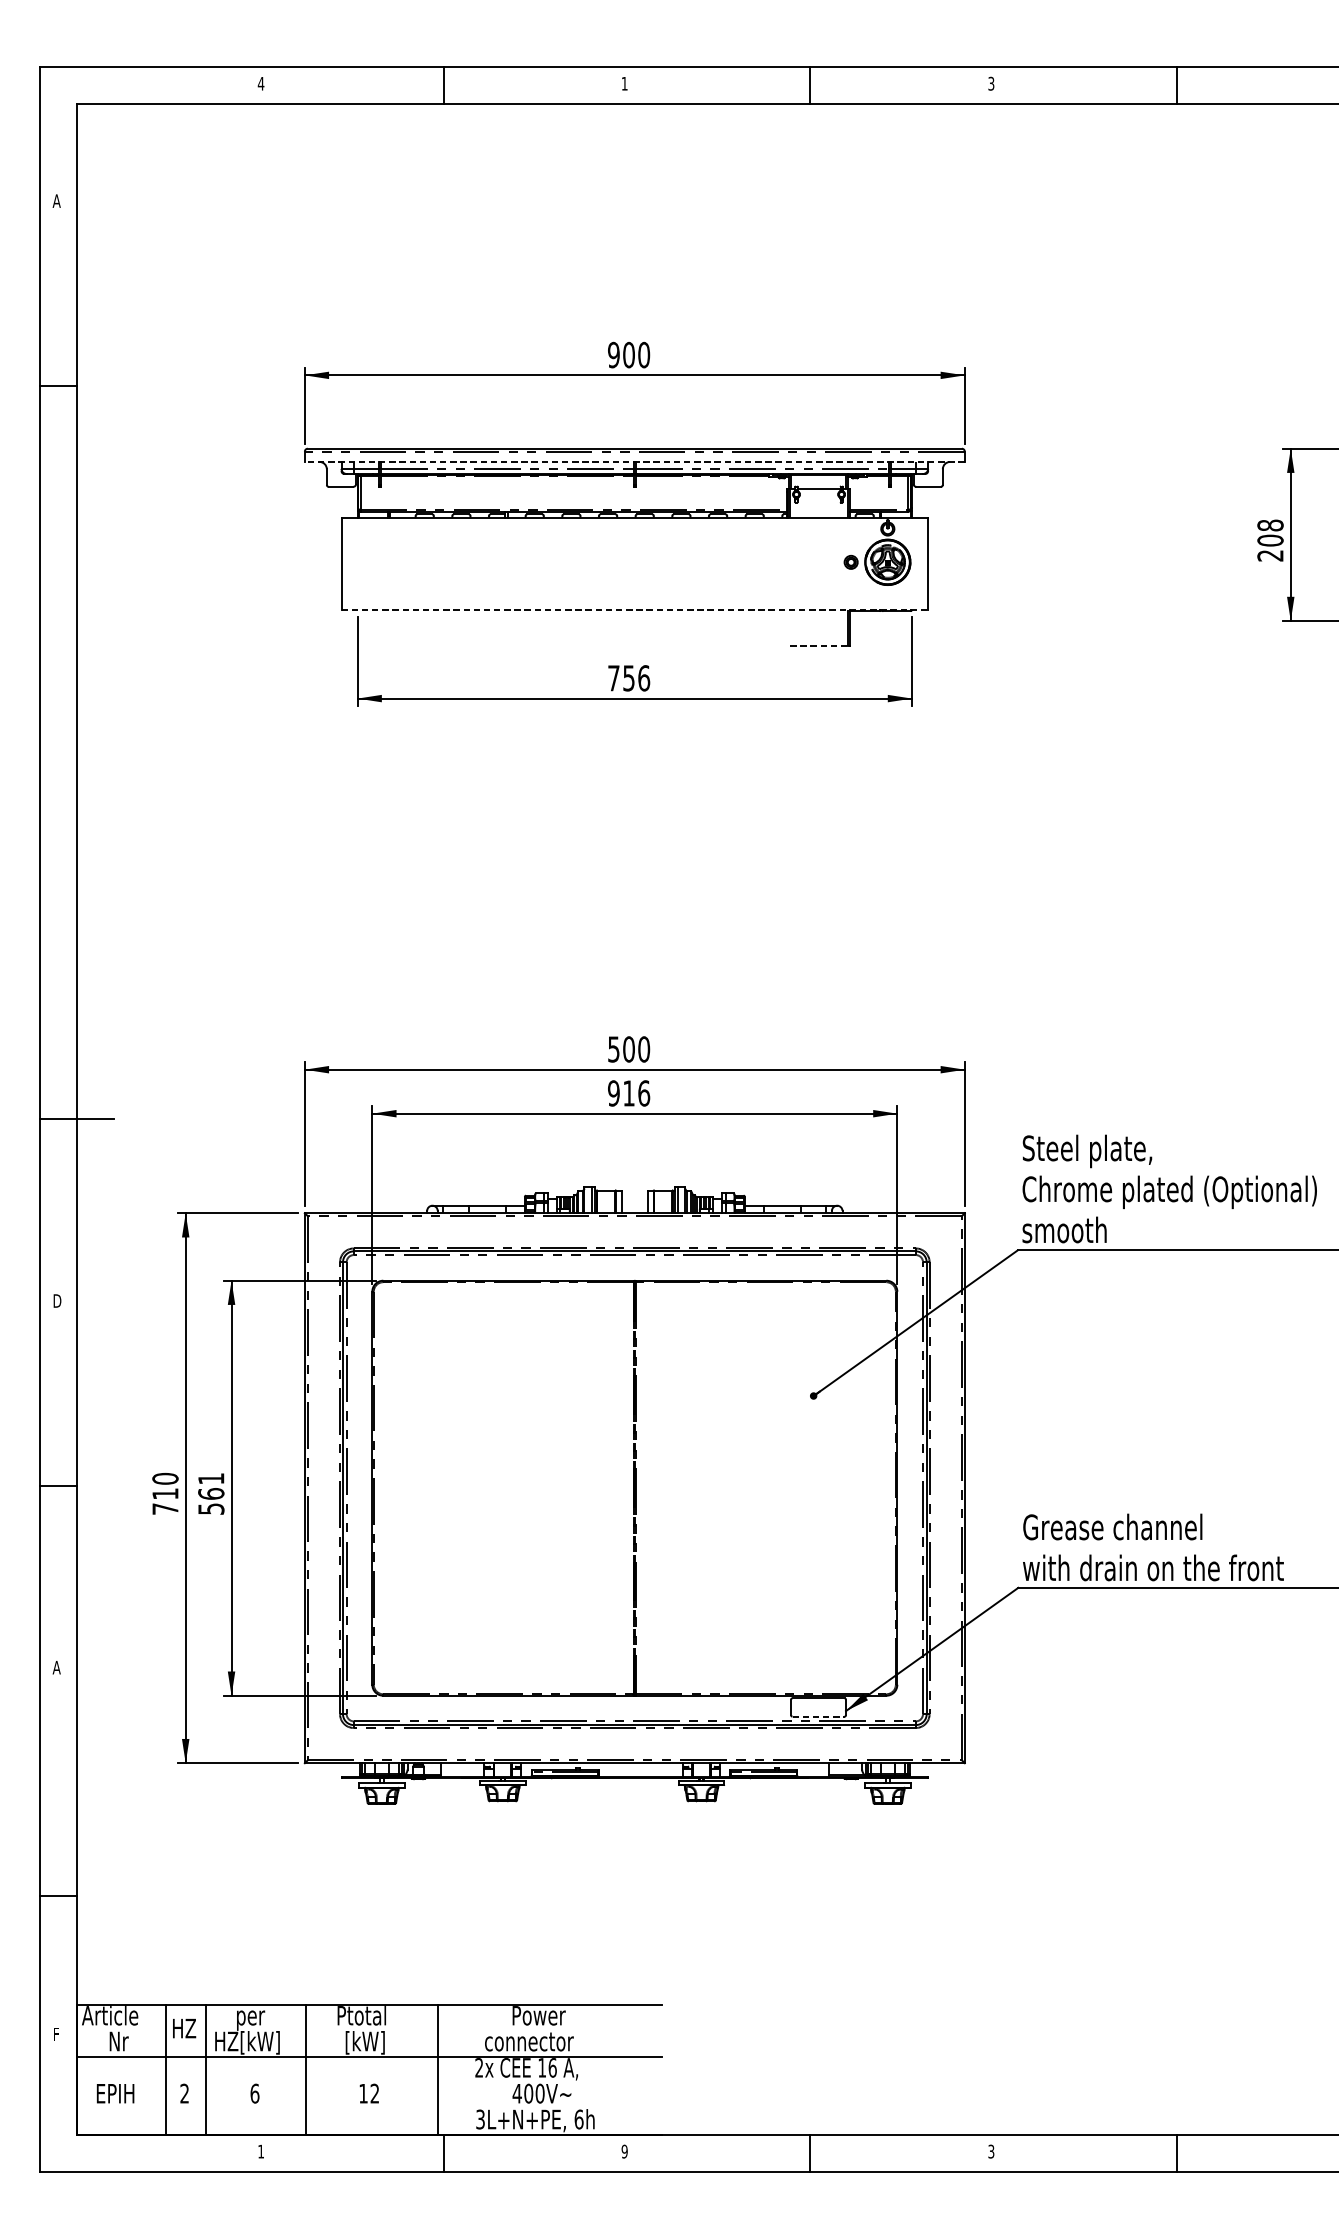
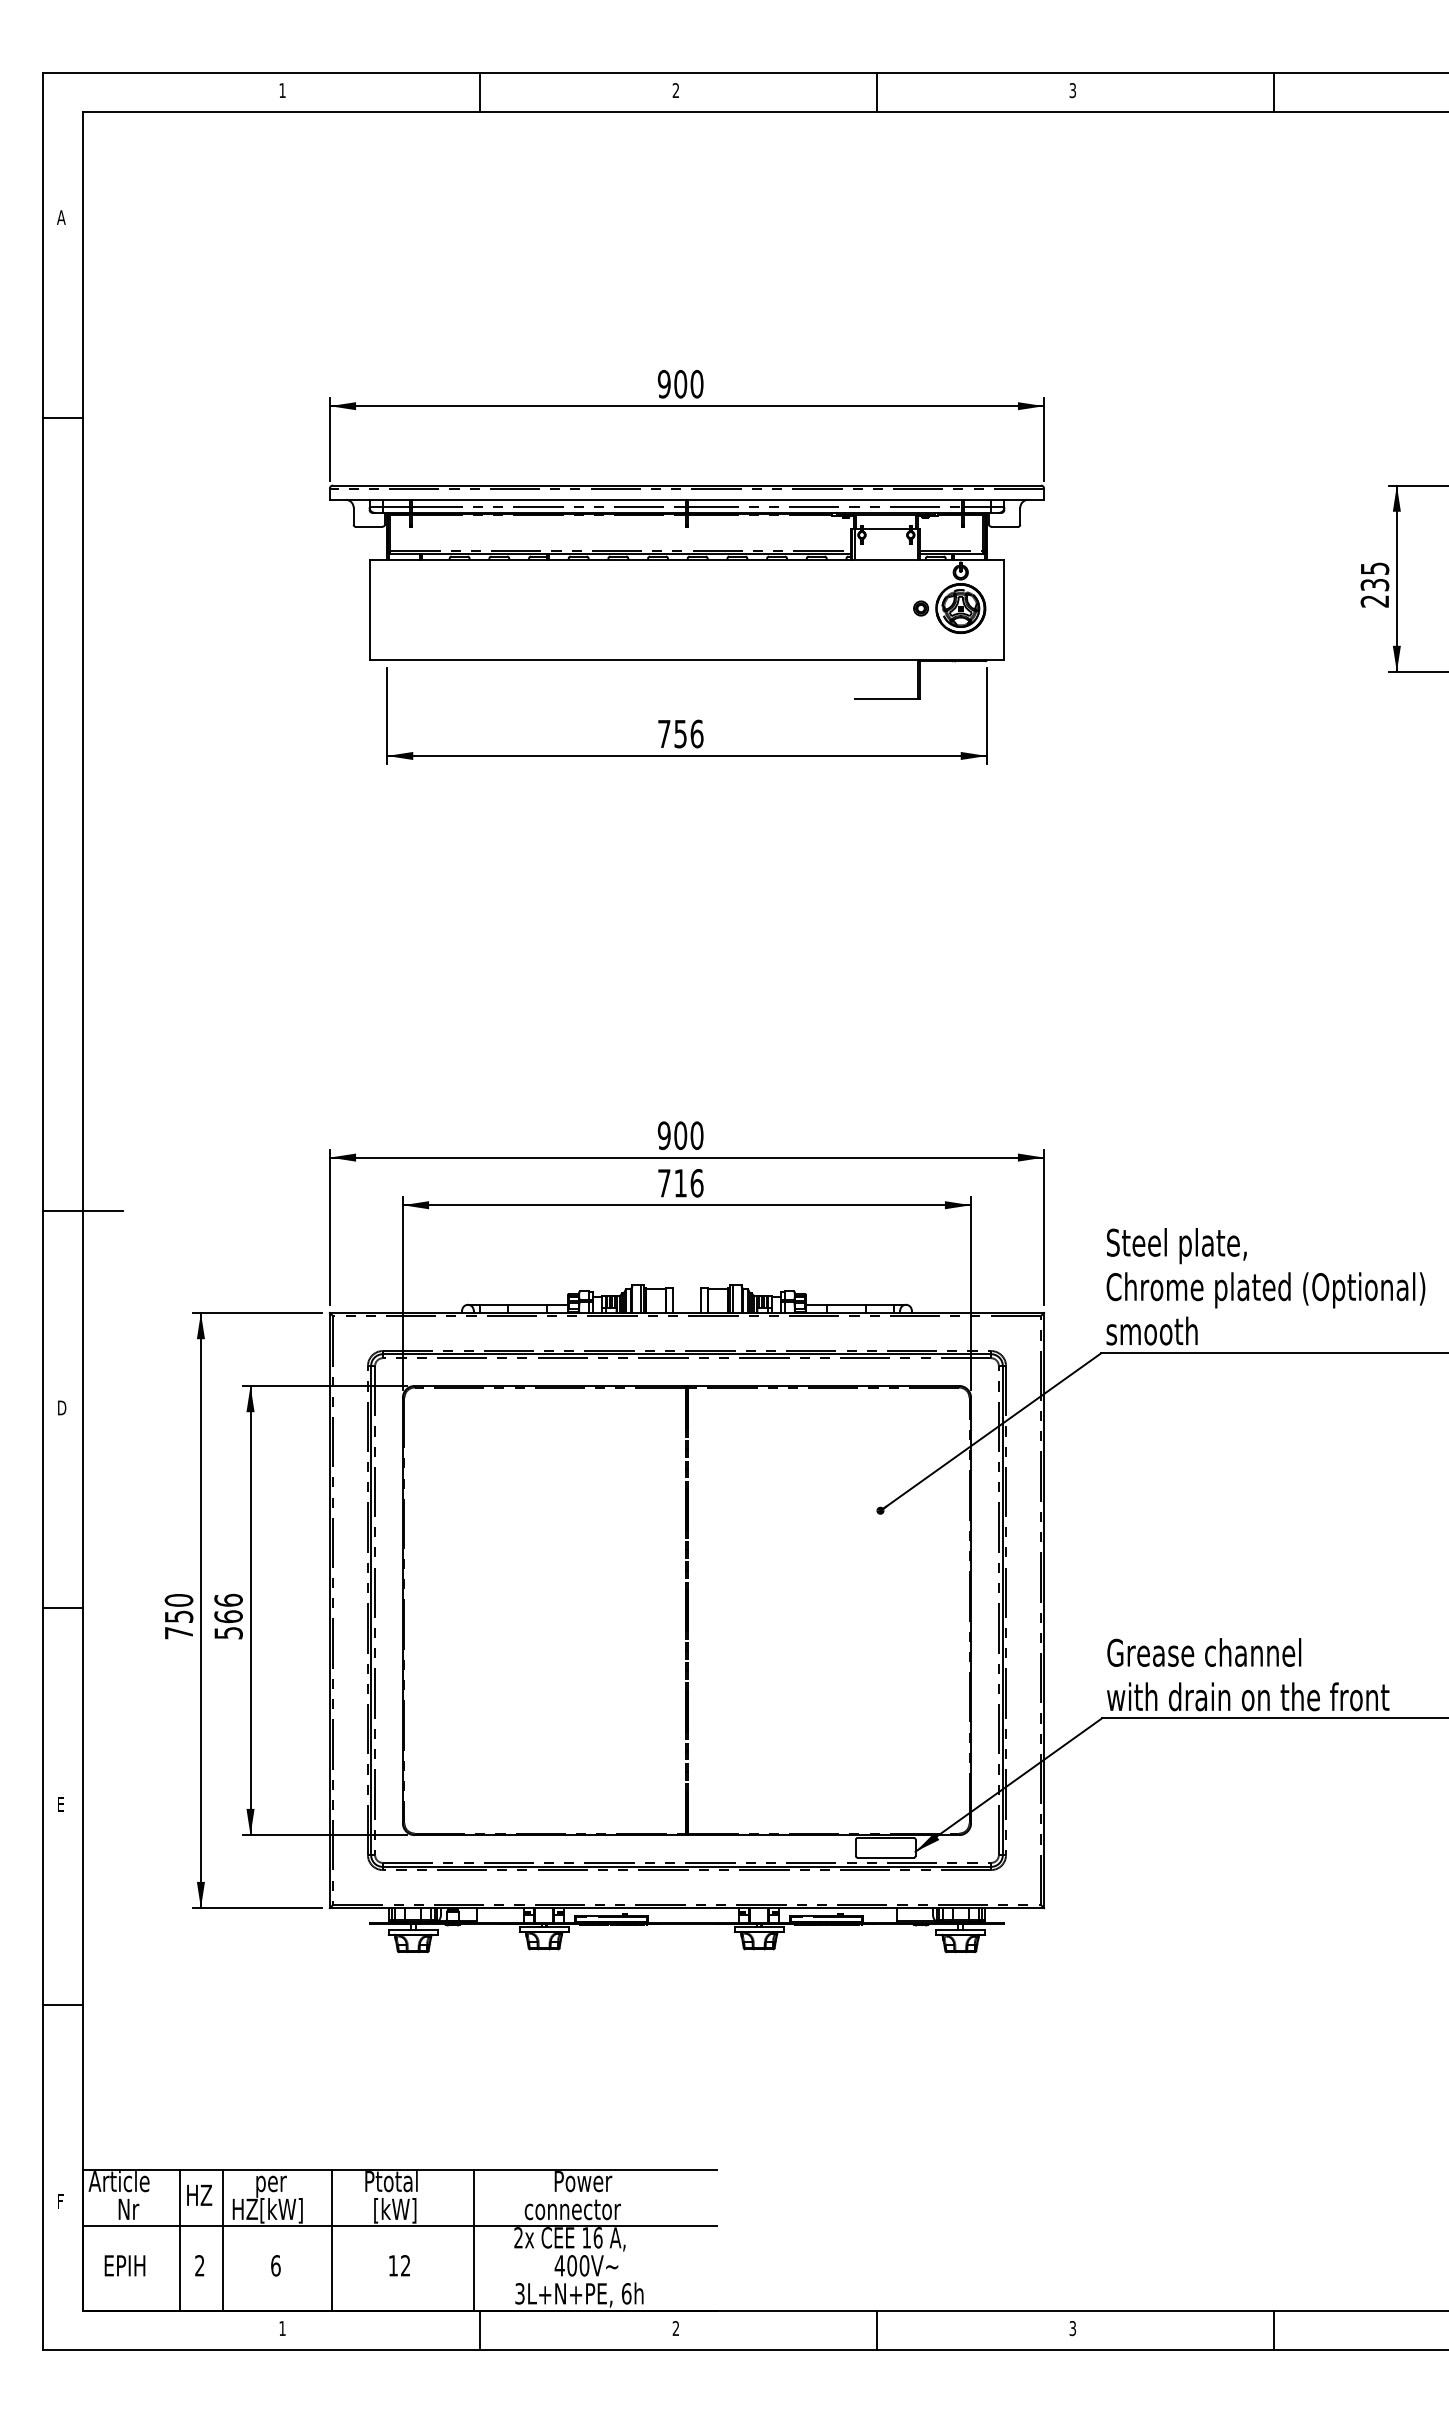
text: (261, 83) -> (282, 90), 4 -> 1
text: (624, 83) -> (675, 90), 1 -> 2
line: (634, 461) -> (686, 499), dashed -> solid
text: (1270, 532) -> (1374, 576), 208 -> 235
line: (635, 610) -> (687, 660), dashed -> solid
line: (819, 646) -> (886, 699), dashed -> solid
text: (613, 1049) -> (663, 1135), 500 -> 900
text: (613, 1093) -> (663, 1183), 916 -> 716
text: (211, 1478) -> (228, 1599), 561 -> 566
text: (165, 1493) -> (179, 1616), 710 -> 750
text: (56, 1667) -> (61, 1804), A -> E
line: (819, 1716) -> (886, 1857), dashed -> solid
line: (58, 1896) -> (63, 2005), moved
text: (624, 2151) -> (675, 2328), 9 -> 2

